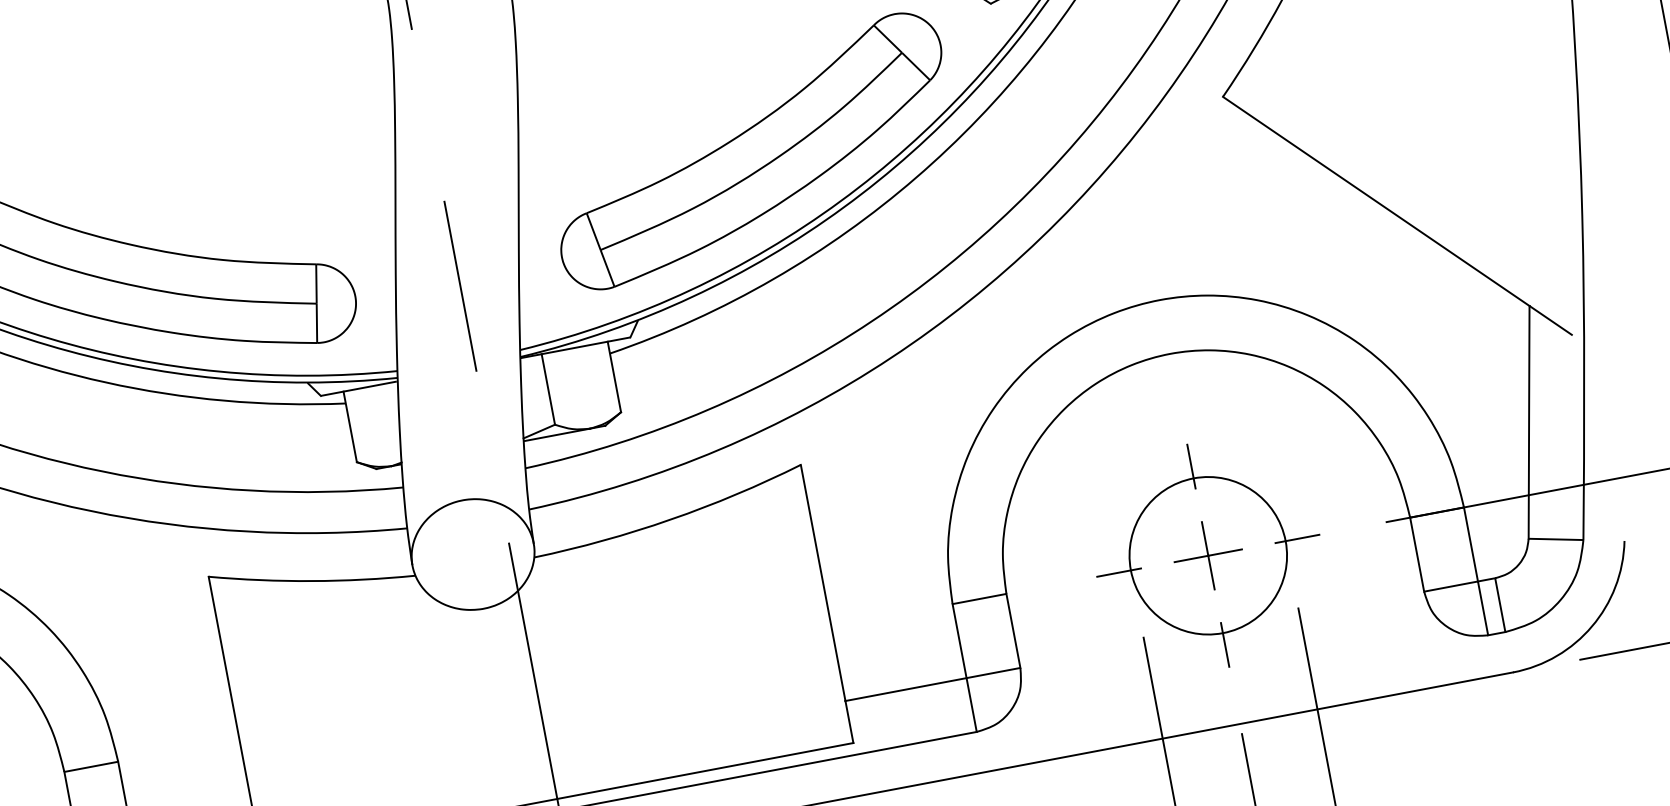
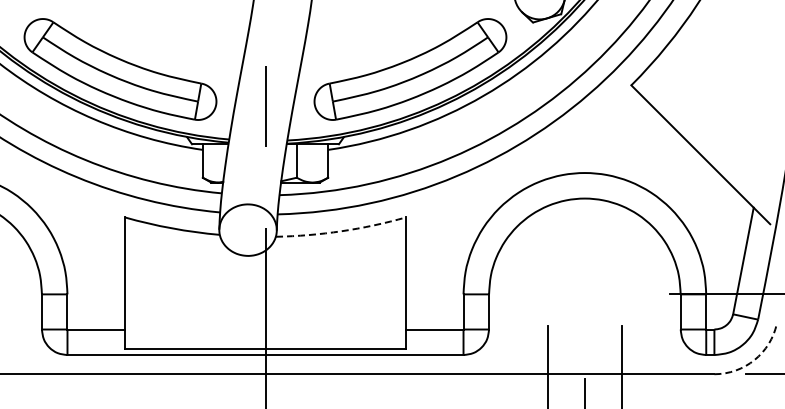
arc: (670, 520) -> (341, 231), solid -> dashed
part: (1207, 556) -> (584, 294), removed
arc: (1591, 625) -> (754, 359), solid -> dashed

